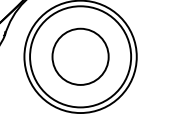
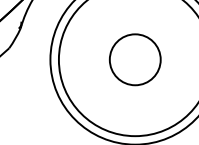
circle: (80, 56) -> (135, 59), size x0.6

